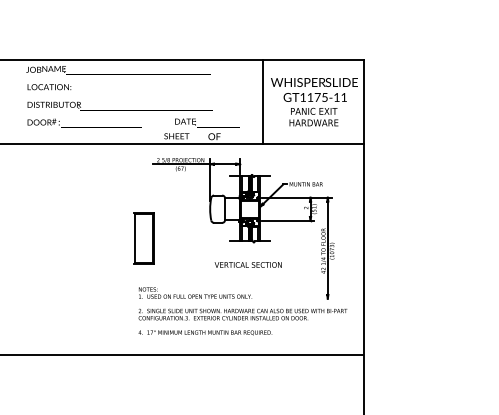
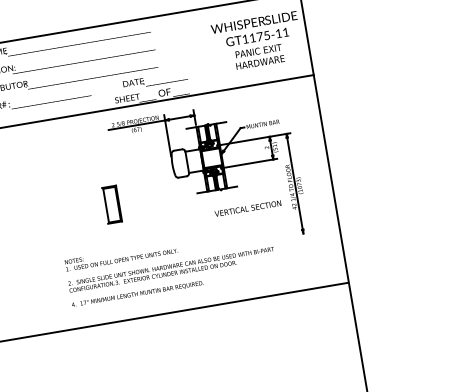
line: (263, 102) -> (207, 50), removed
part: (143, 238) -> (111, 204), size x0.7
text: (247, 264) -> (247, 208), moved
text: (242, 311) -> (170, 266), moved

